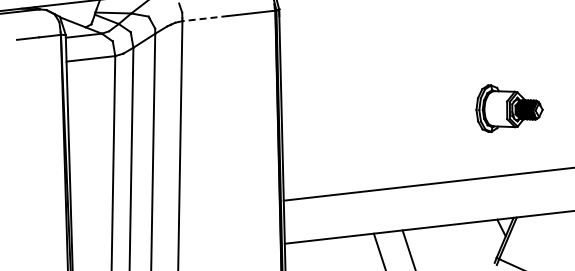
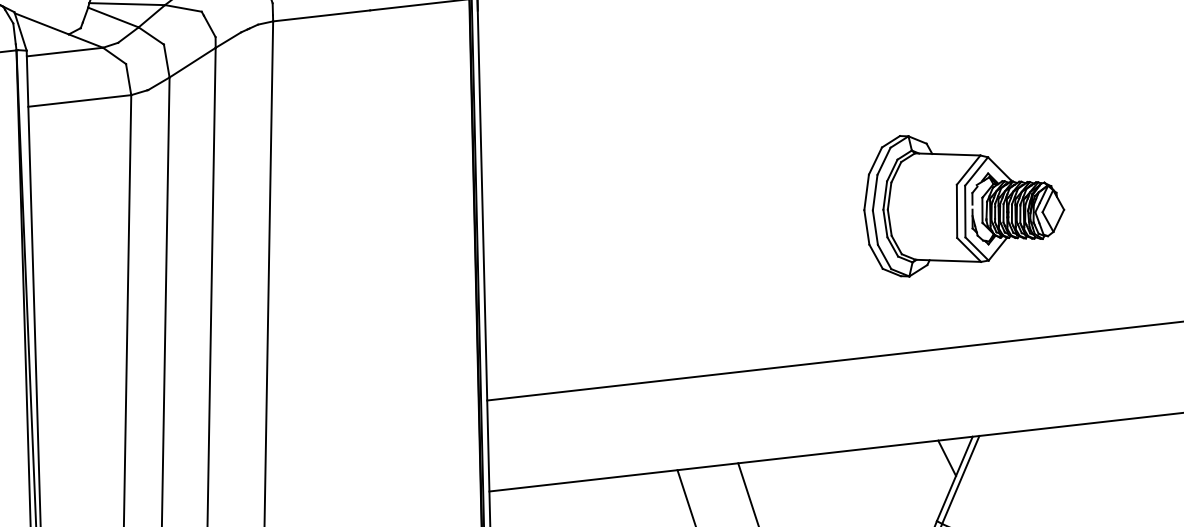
line: (204, 18) -> (319, 15), dashed -> solid
part: (509, 108) -> (963, 205), size x1.43

